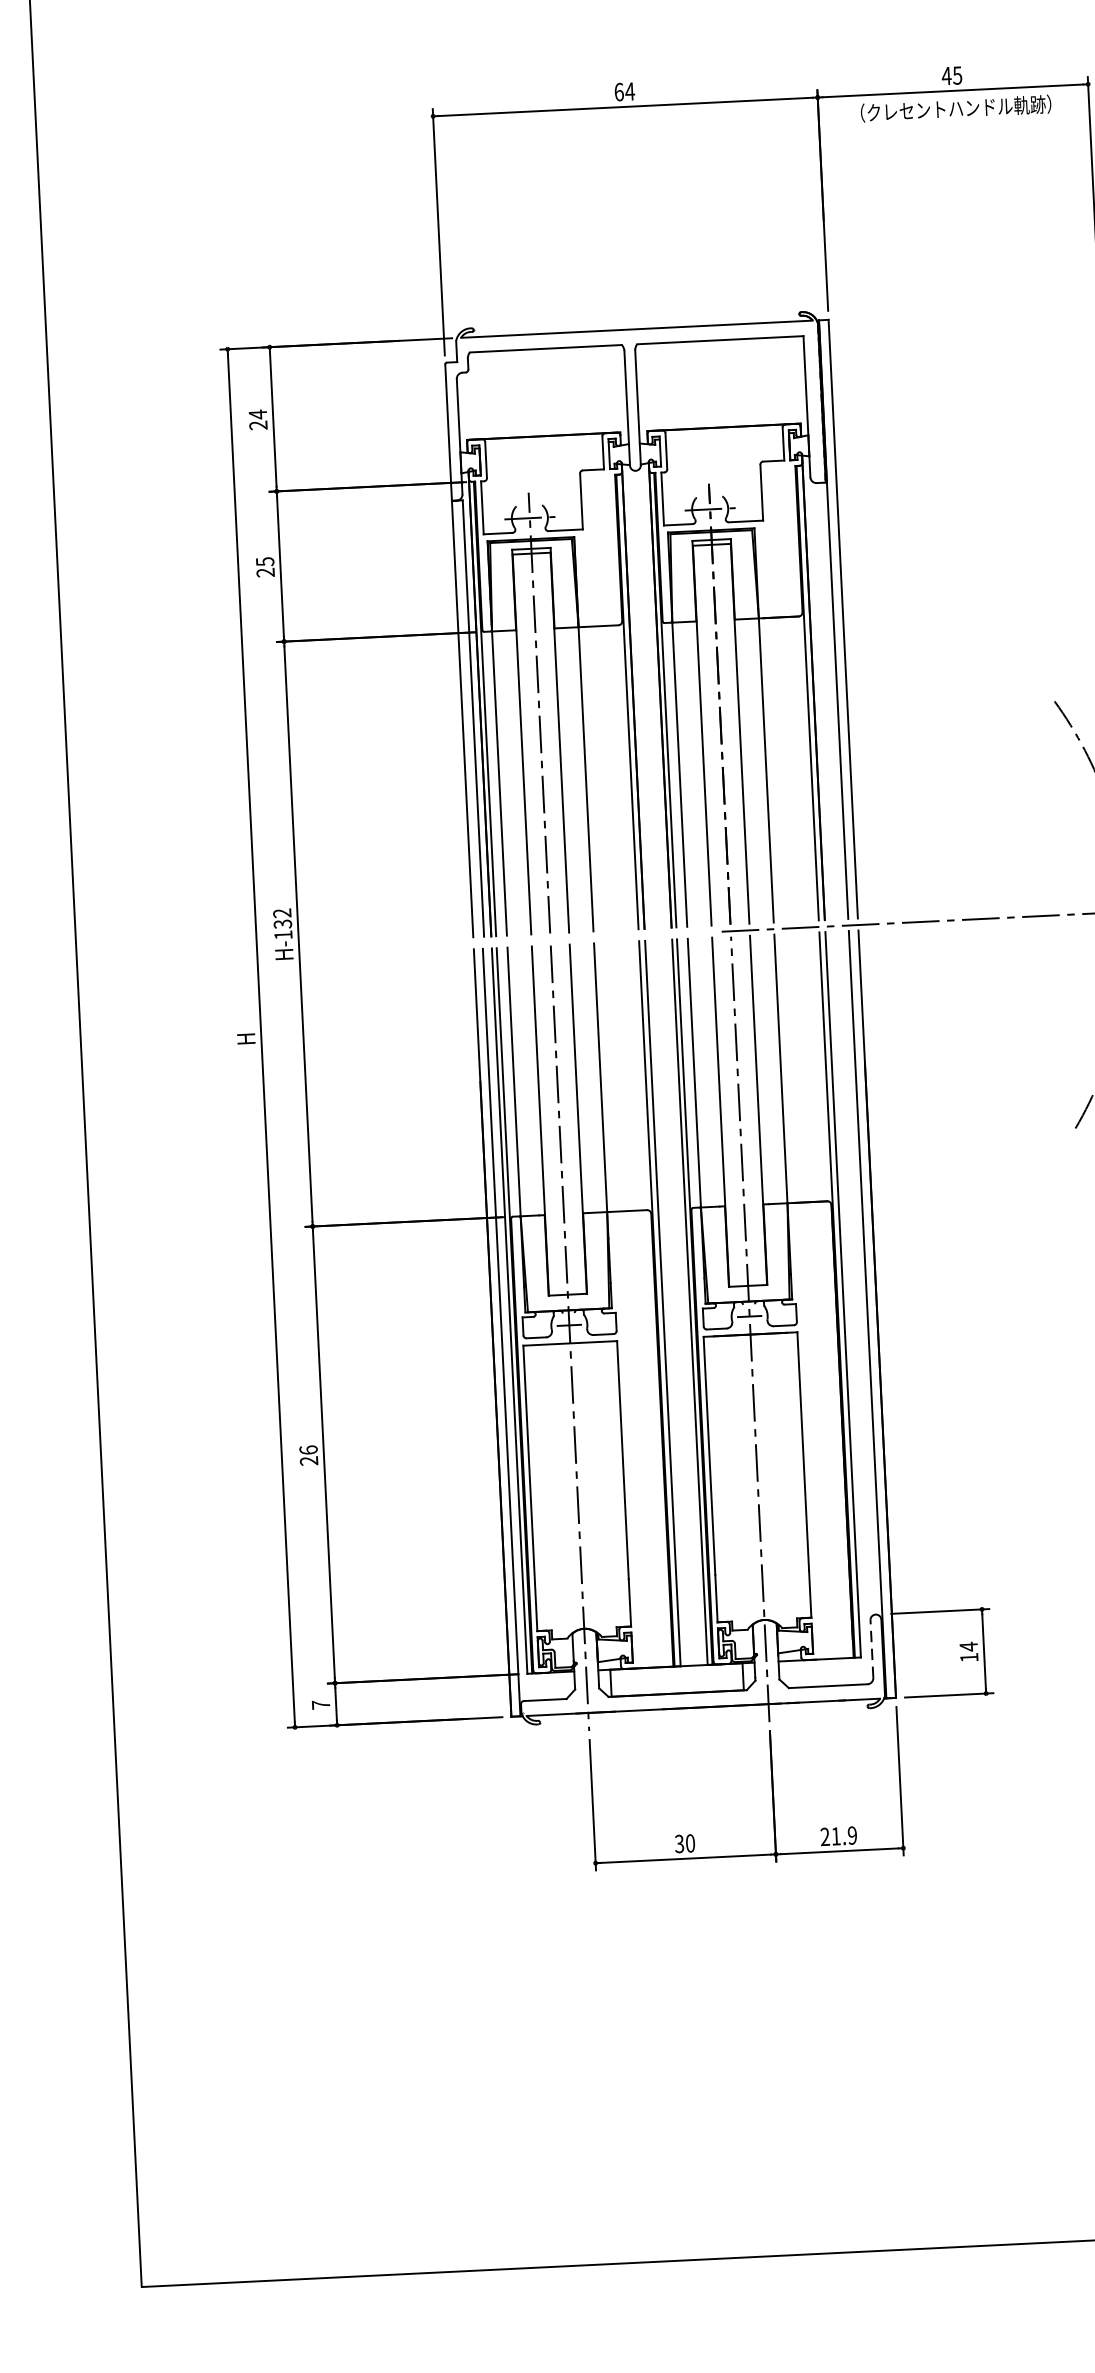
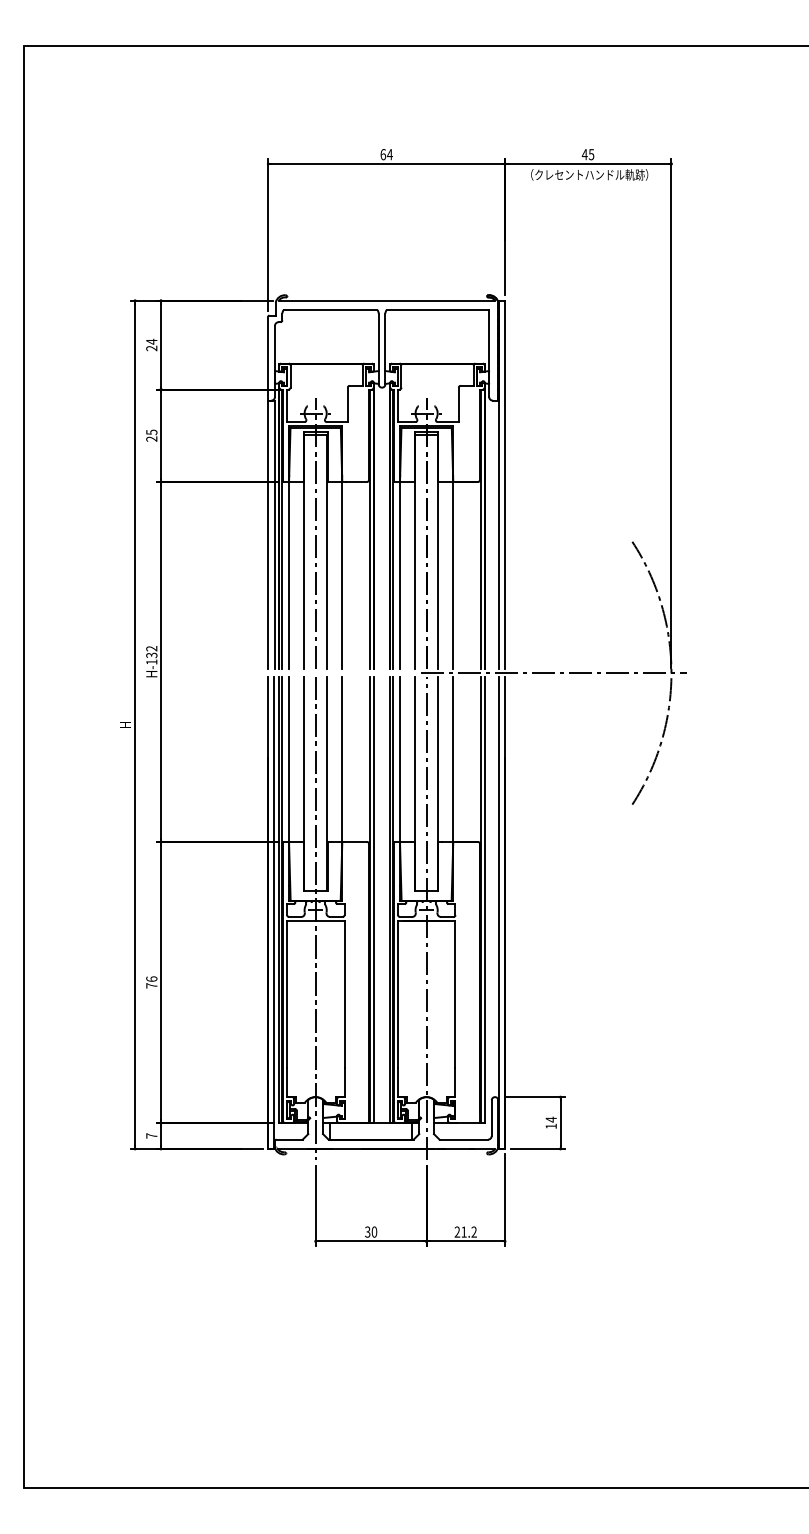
text: (308, 1460) -> (151, 985), 26 -> 76
line: (871, 1649) -> (491, 1118), dashed -> solid
text: (851, 1836) -> (473, 1232), 21.9 -> 21.2

